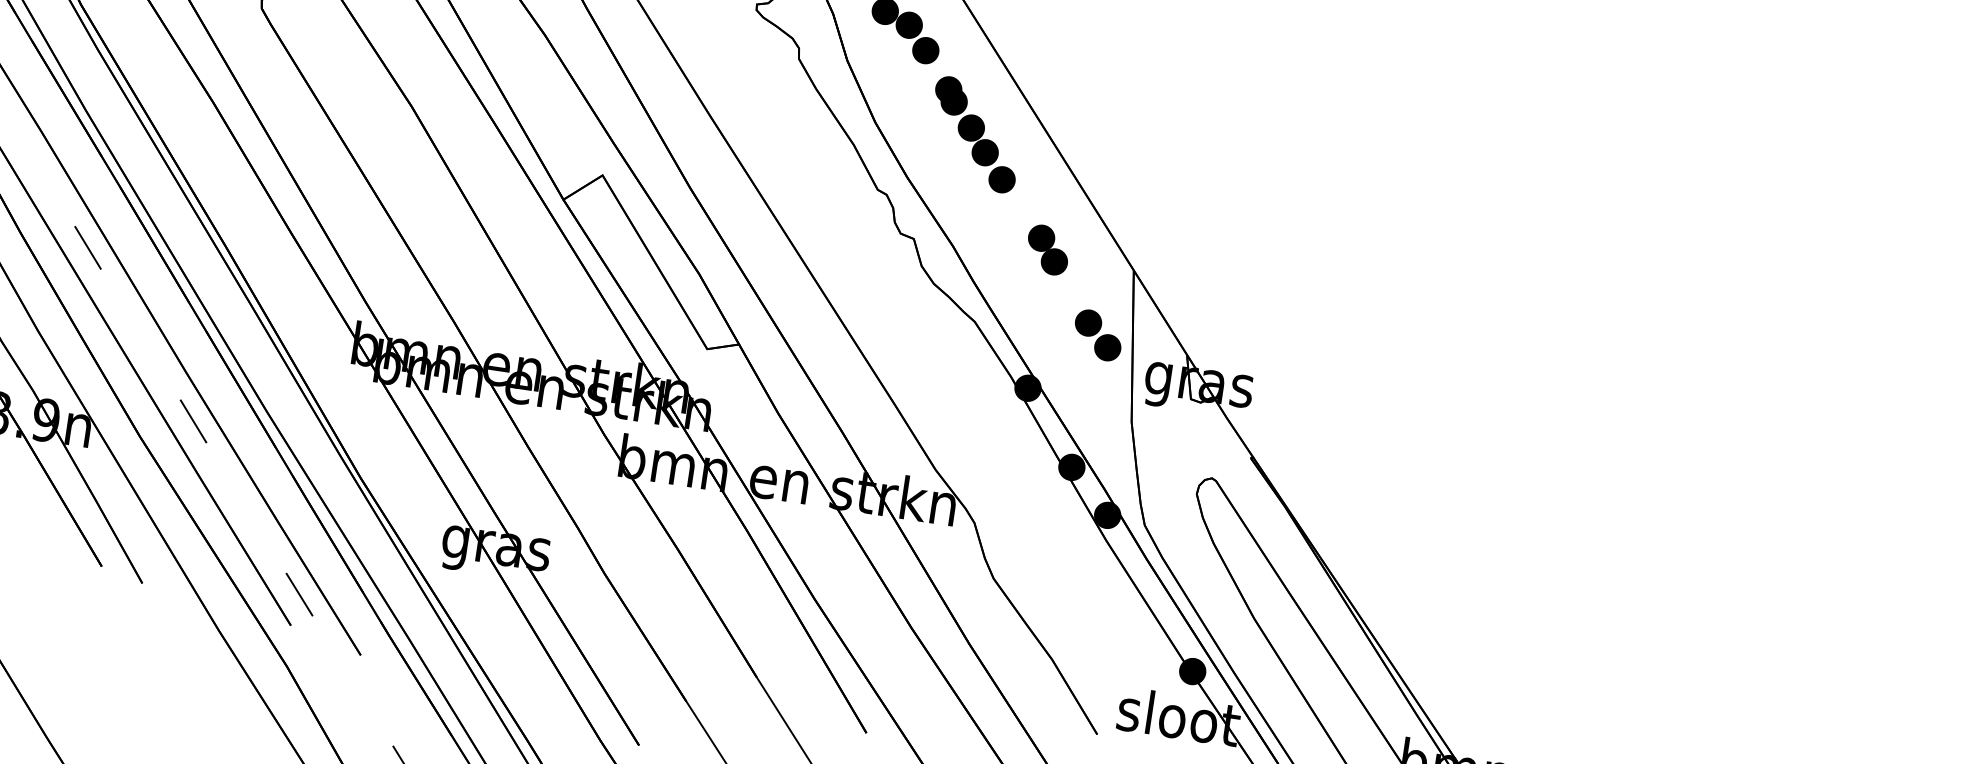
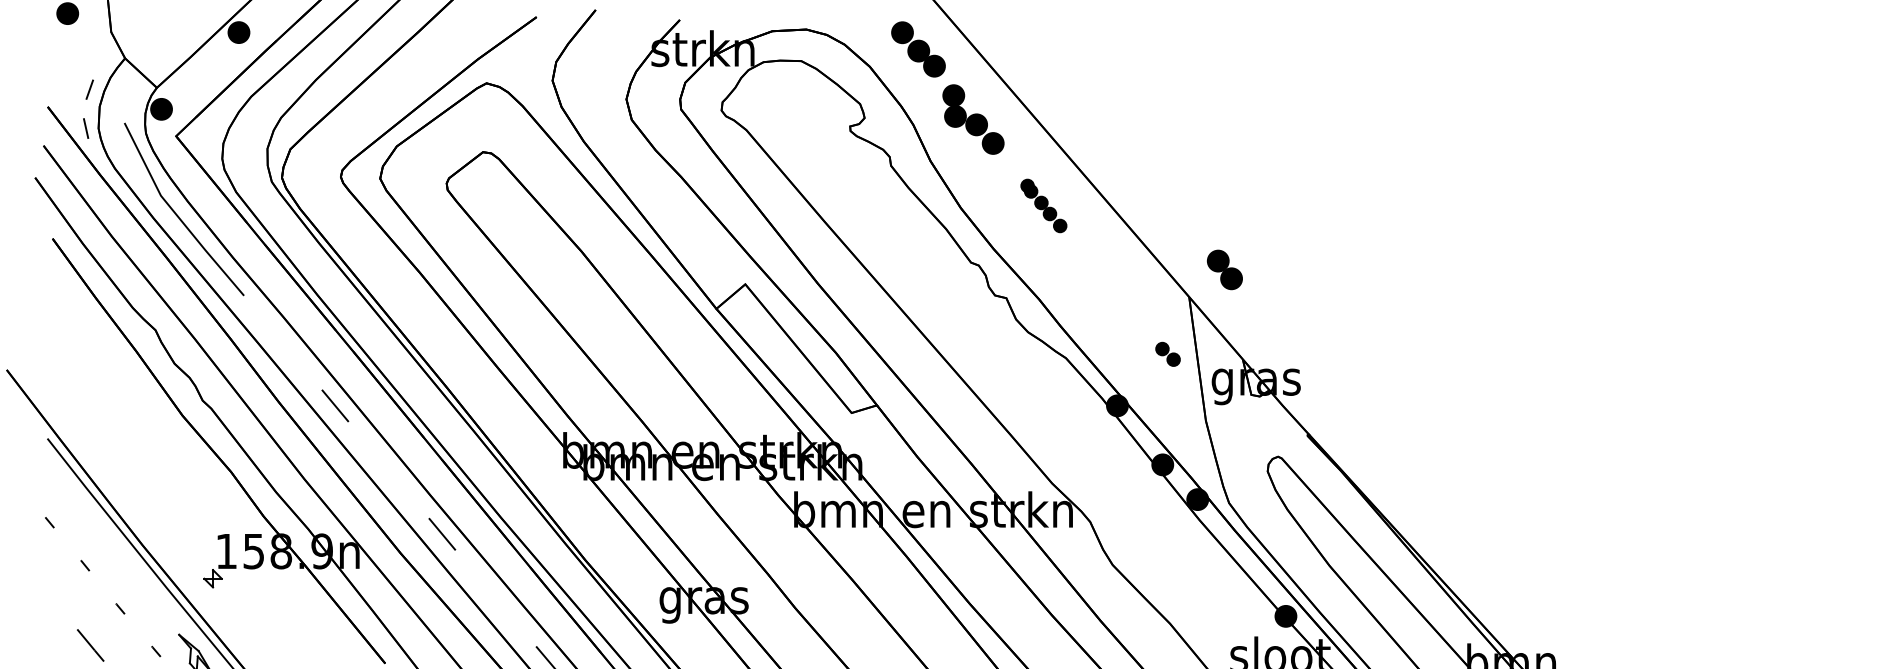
part: (975, 134) -> (1043, 205), size x0.6
part: (1047, 249) -> (1224, 269), moved
part: (1097, 335) -> (1167, 354), size x0.6

